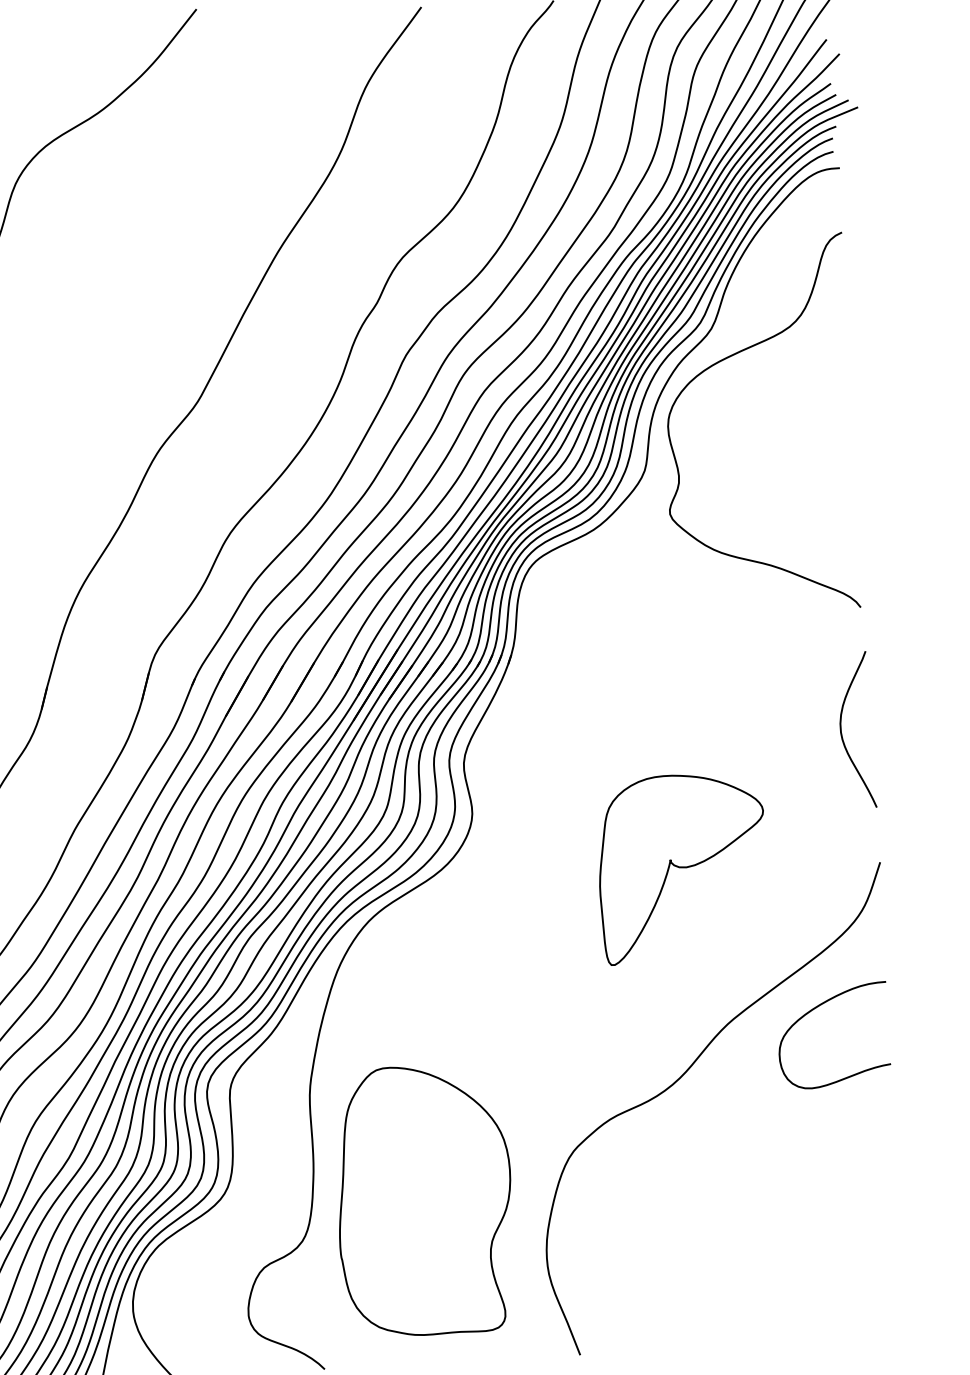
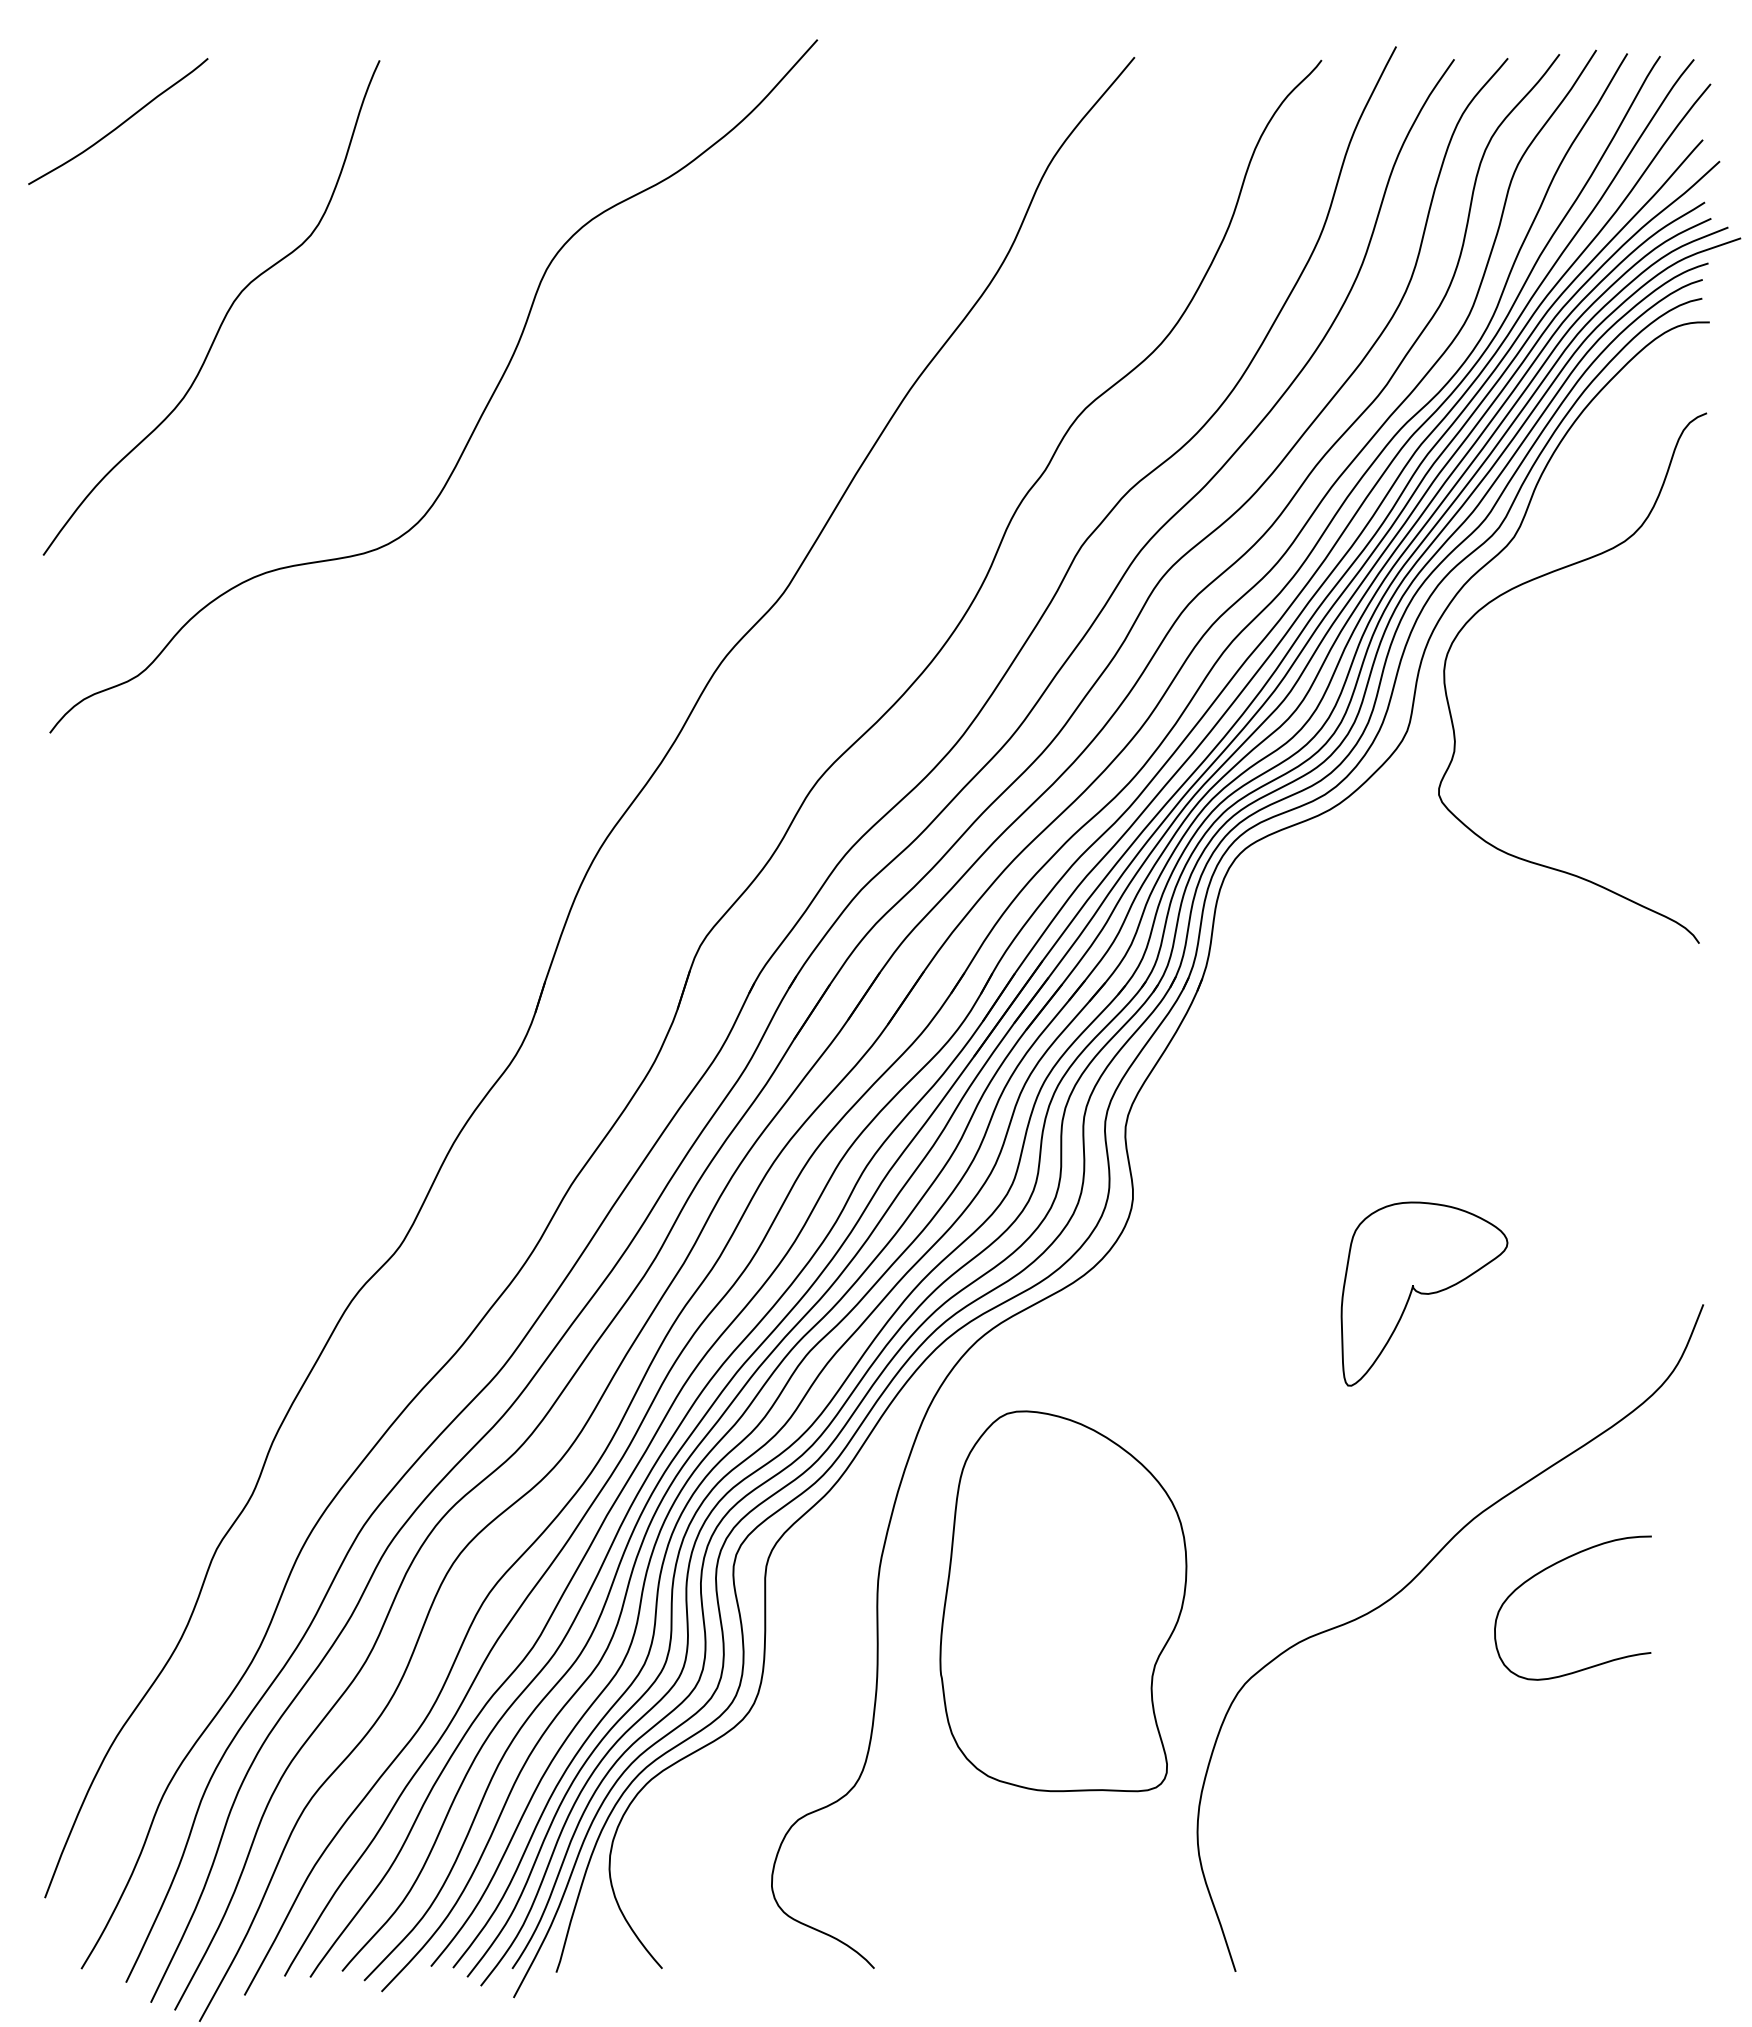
curve: (842, 733) -> (1661, 1119), removed
part: (682, 867) -> (1424, 1293), size x0.7
curve: (817, 1007) -> (1552, 1566), moved
part: (424, 1200) -> (1063, 1601), moved

